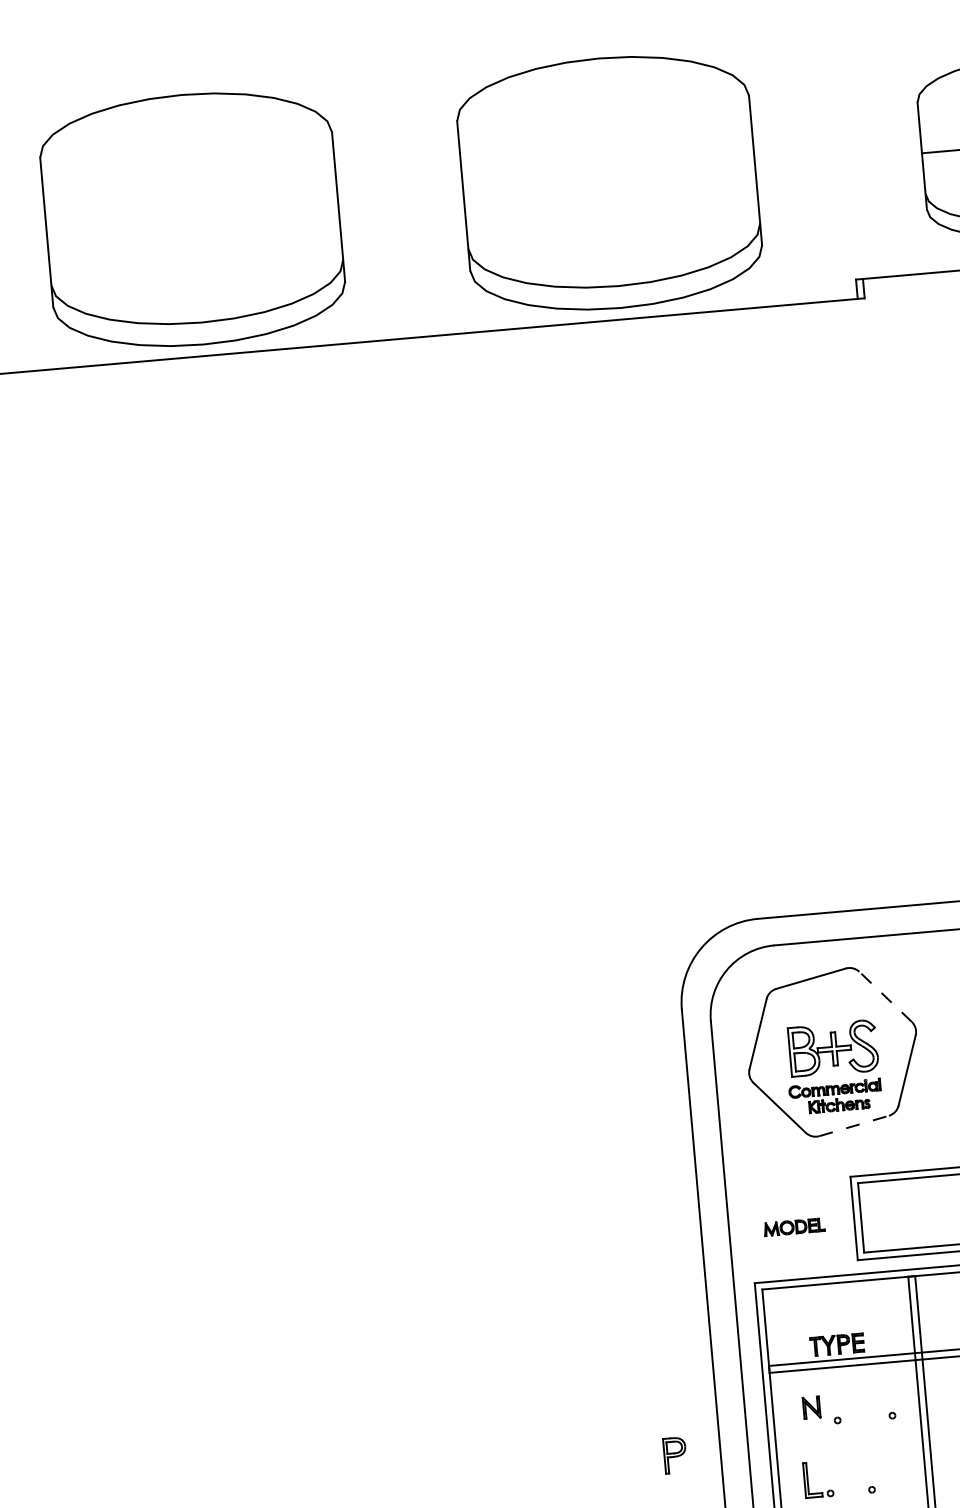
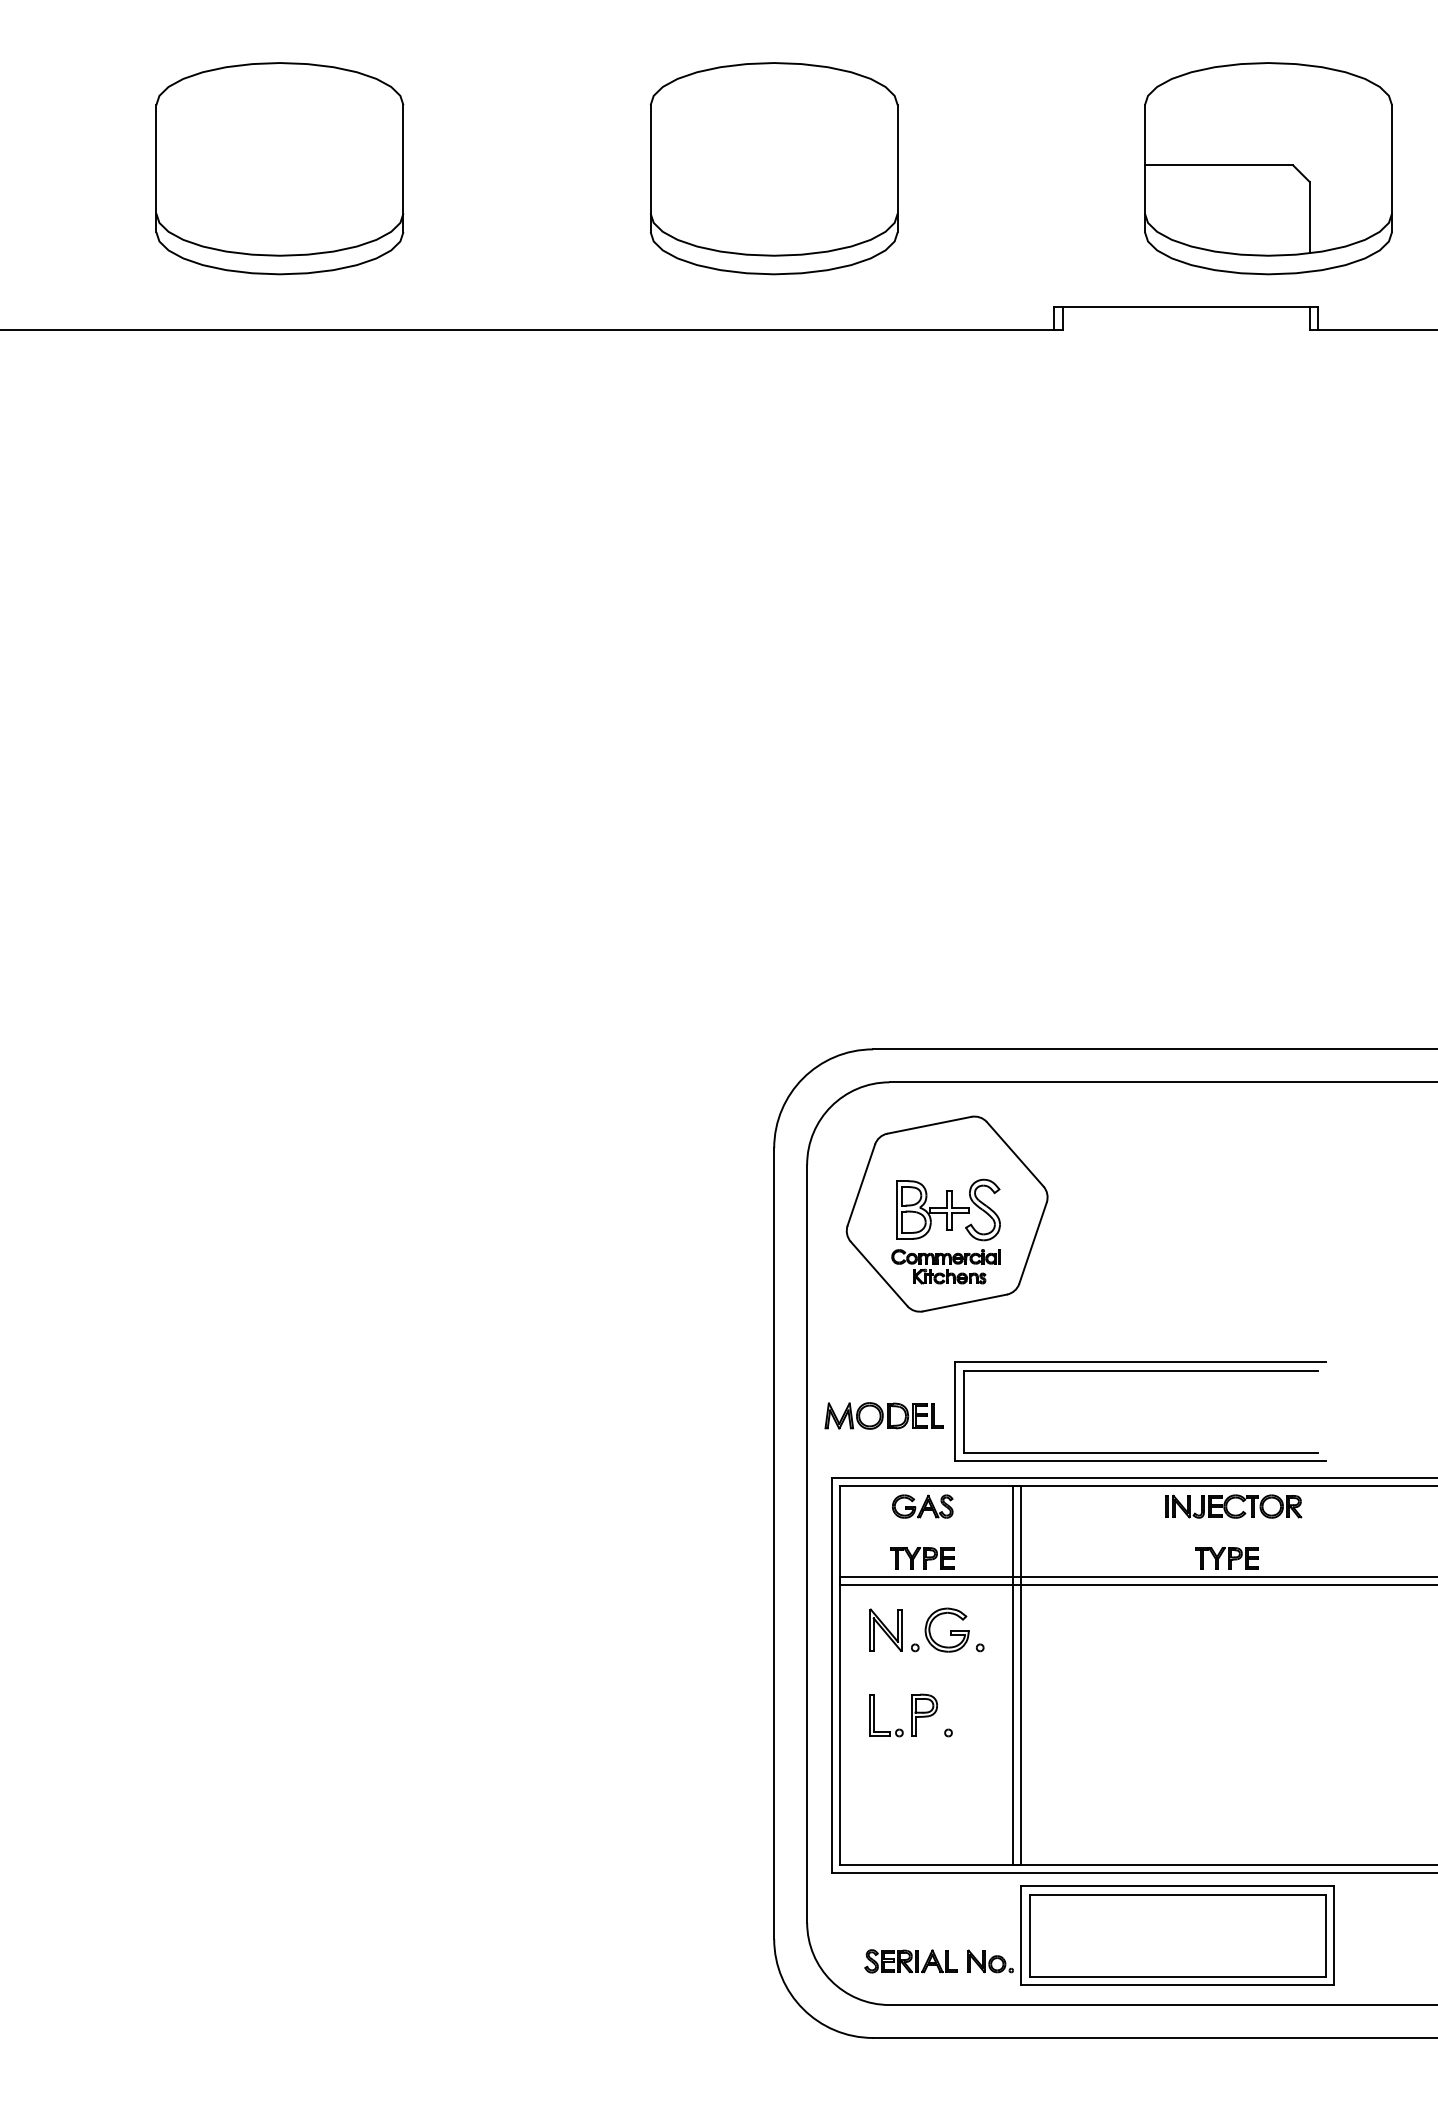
part: (608, 183) -> (773, 168), size x0.71
part: (192, 219) -> (279, 168), size x0.71
line: (885, 997) -> (1015, 1154), dashed -> solid
line: (853, 1126) -> (964, 1303), dashed -> solid
part: (793, 1226) -> (883, 1415), size x1.67
part: (833, 1300) -> (922, 1506), added
part: (862, 1402) -> (946, 1629), added
part: (811, 1407) -> (885, 1629), size x1.67
part: (675, 1454) -> (924, 1714), moved

